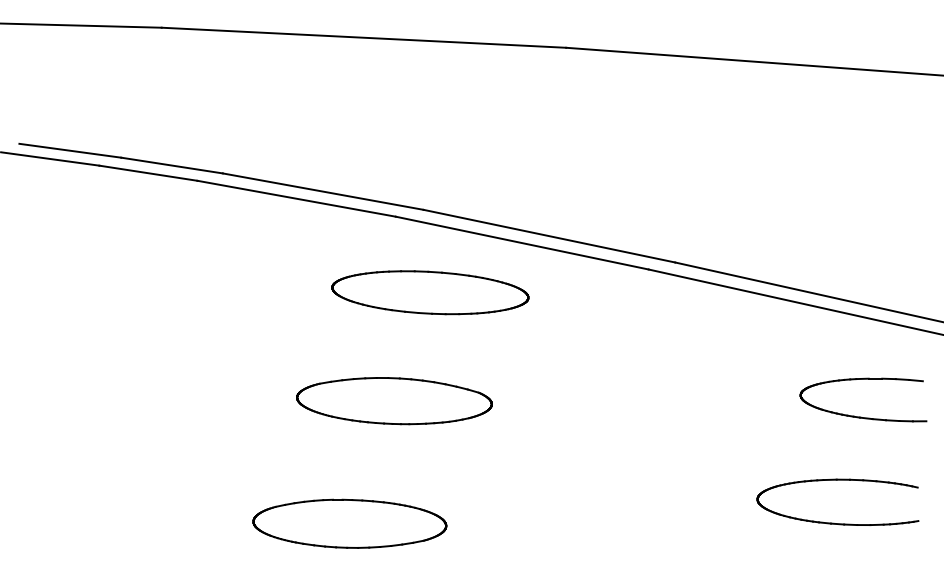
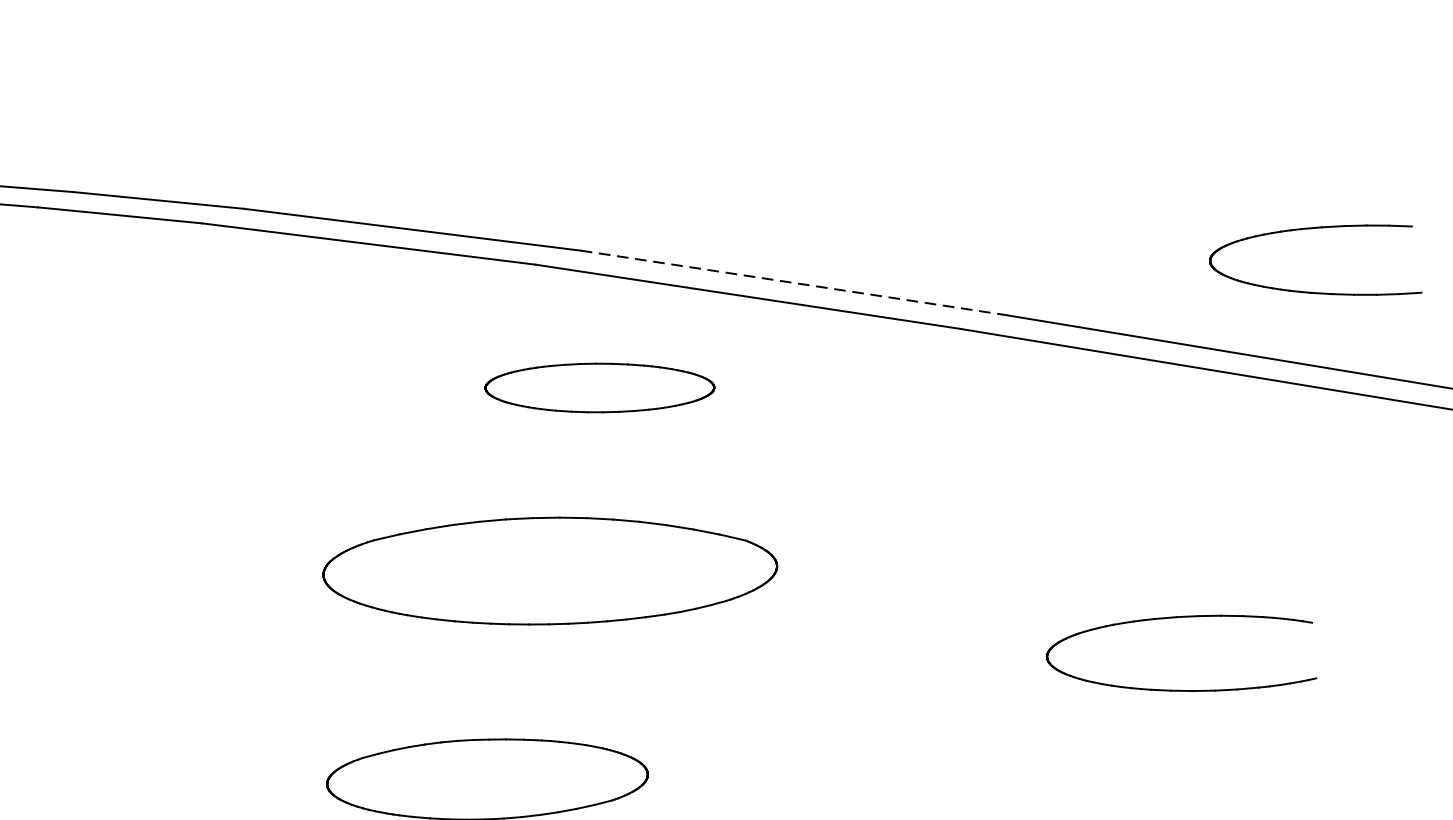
line: (549, 236) -> (792, 283), solid -> dashed
part: (430, 292) -> (600, 387), size x0.7
part: (394, 401) -> (550, 571), size x1.4
part: (861, 416) -> (1313, 290), moved
part: (837, 480) -> (1178, 618), moved

